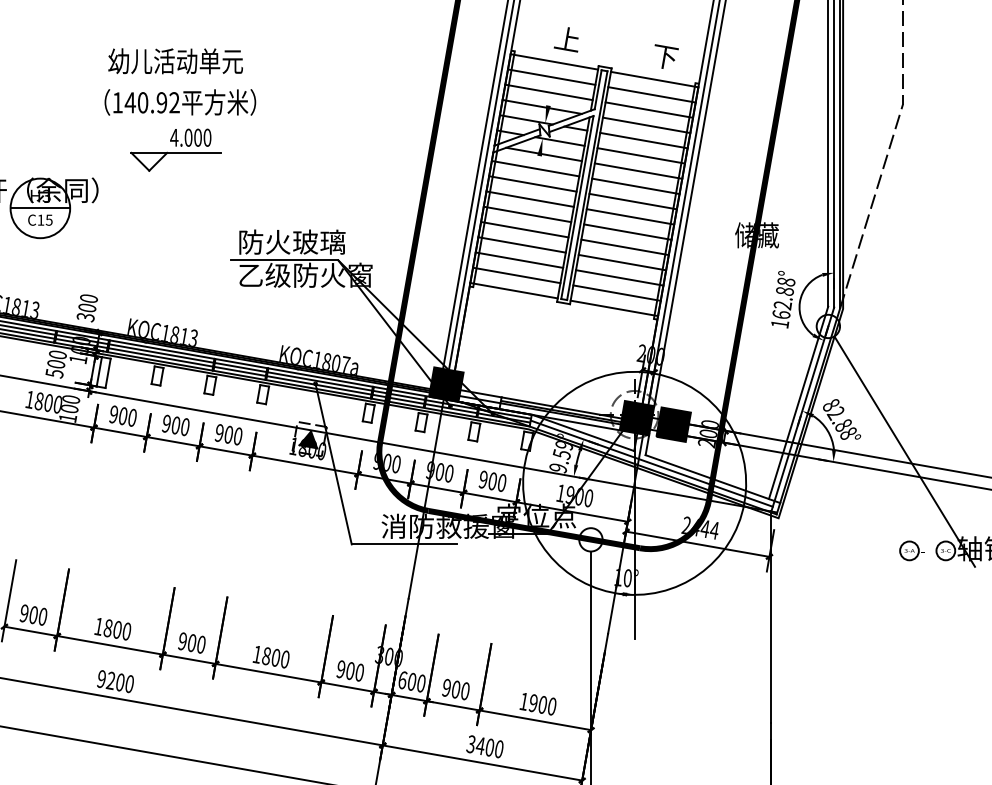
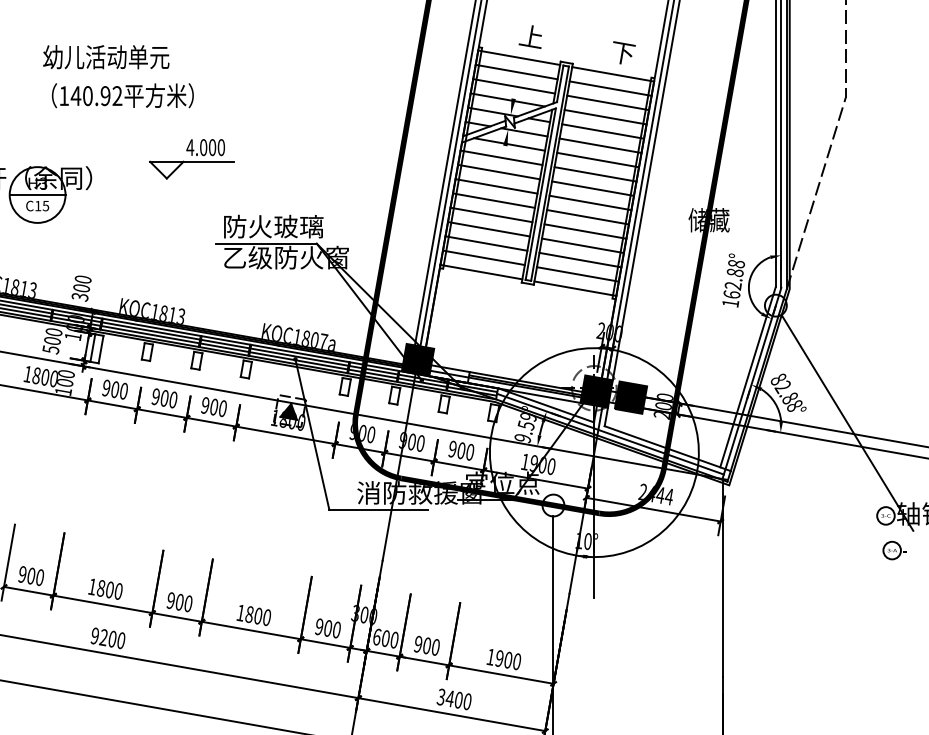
text: (175, 61) -> (106, 57), moved
text: (180, 102) -> (122, 95), moved
part: (175, 149) -> (191, 158), moved
part: (911, 550) -> (894, 550), moved

